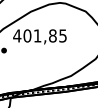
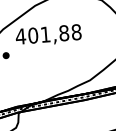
text: (62, 35) -> (75, 31), 401,85 -> 401,88

